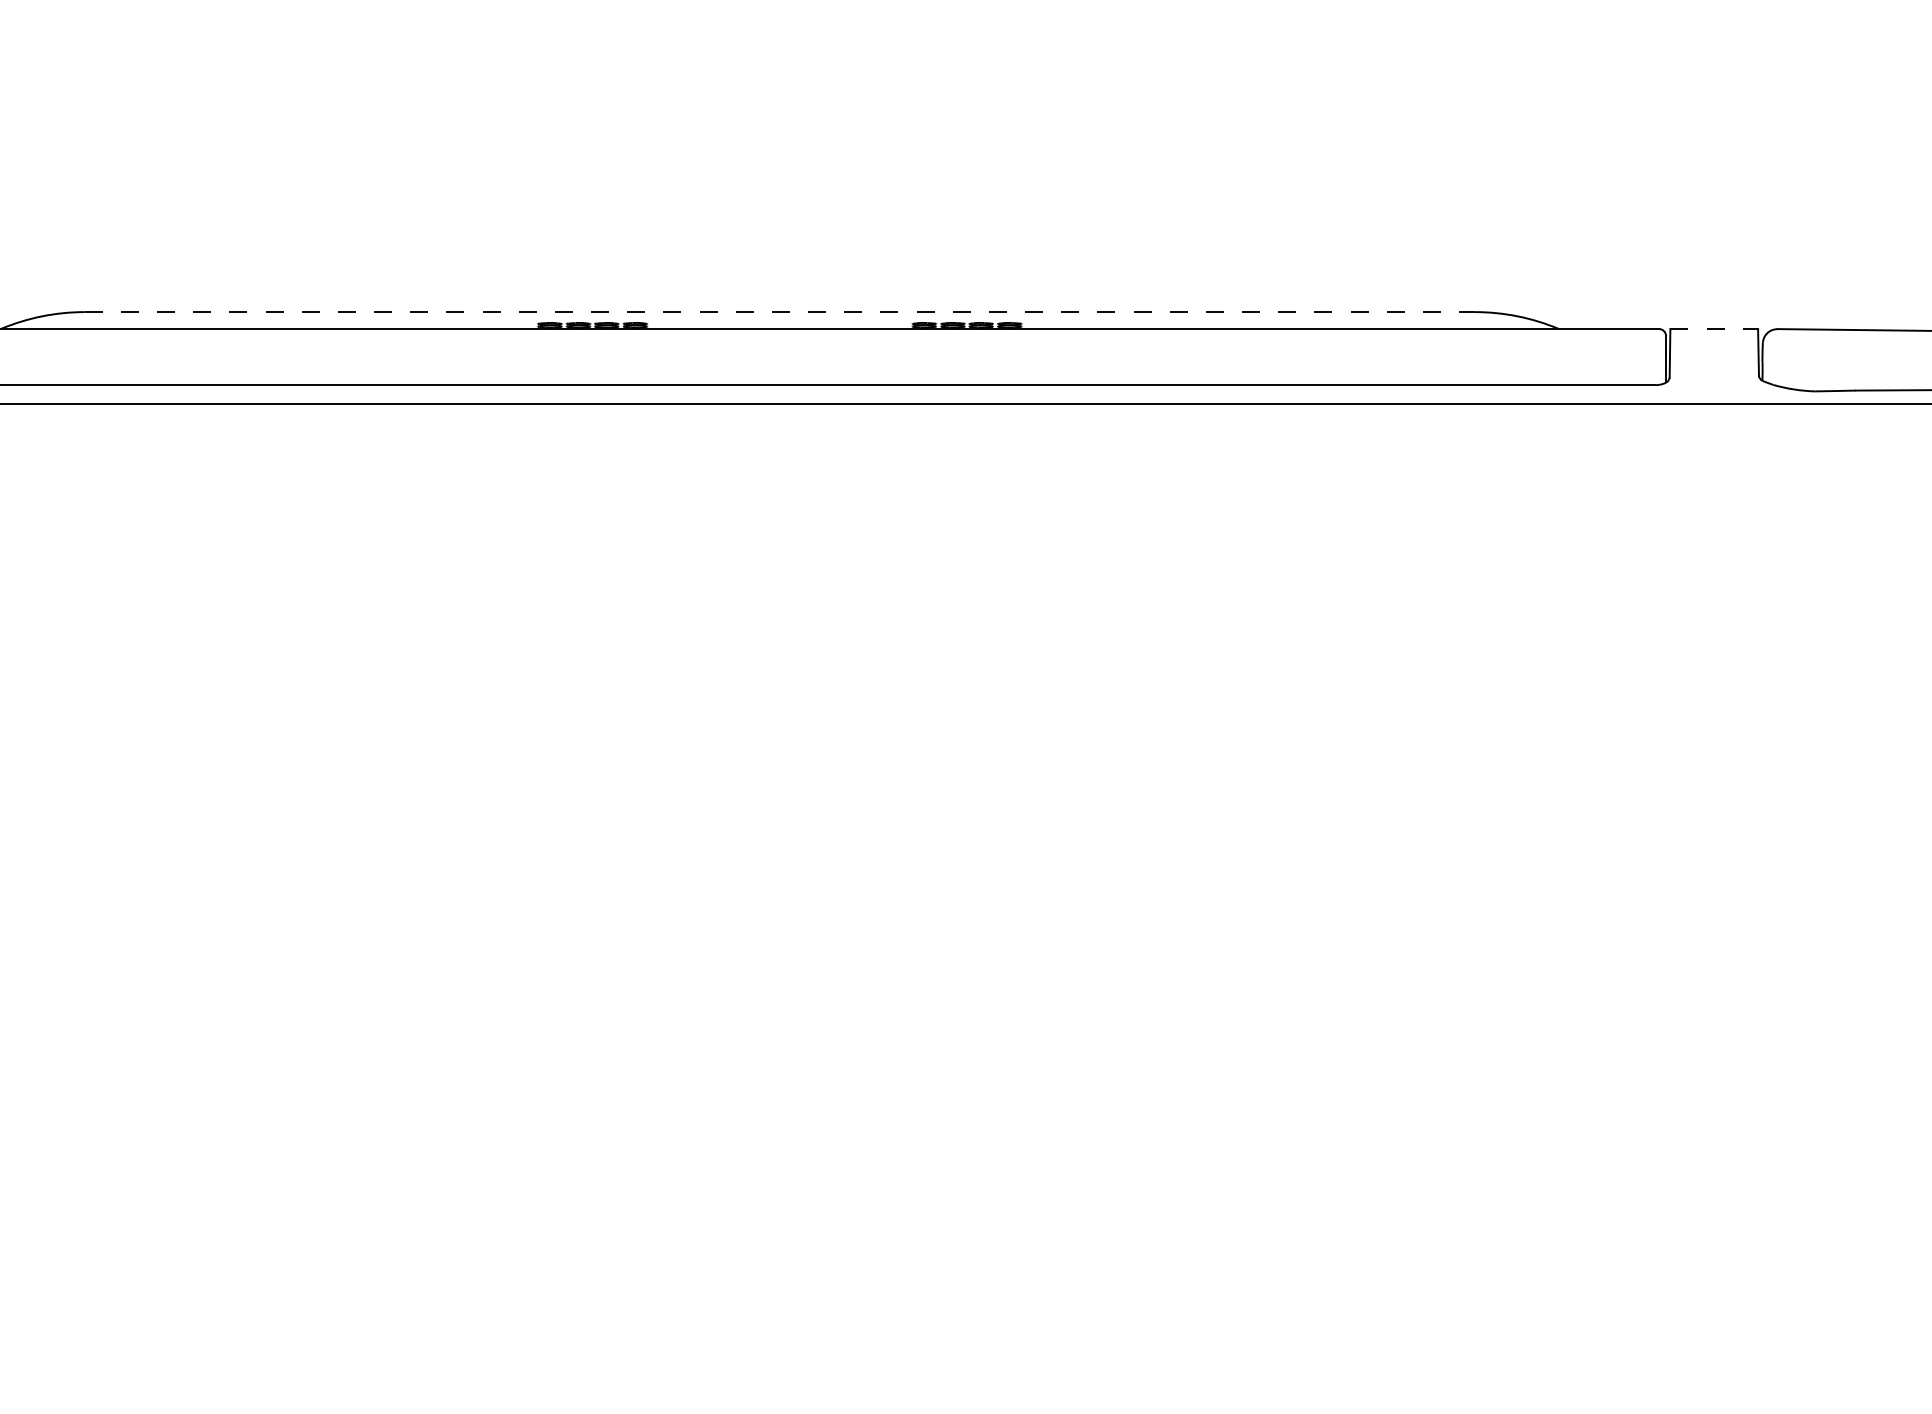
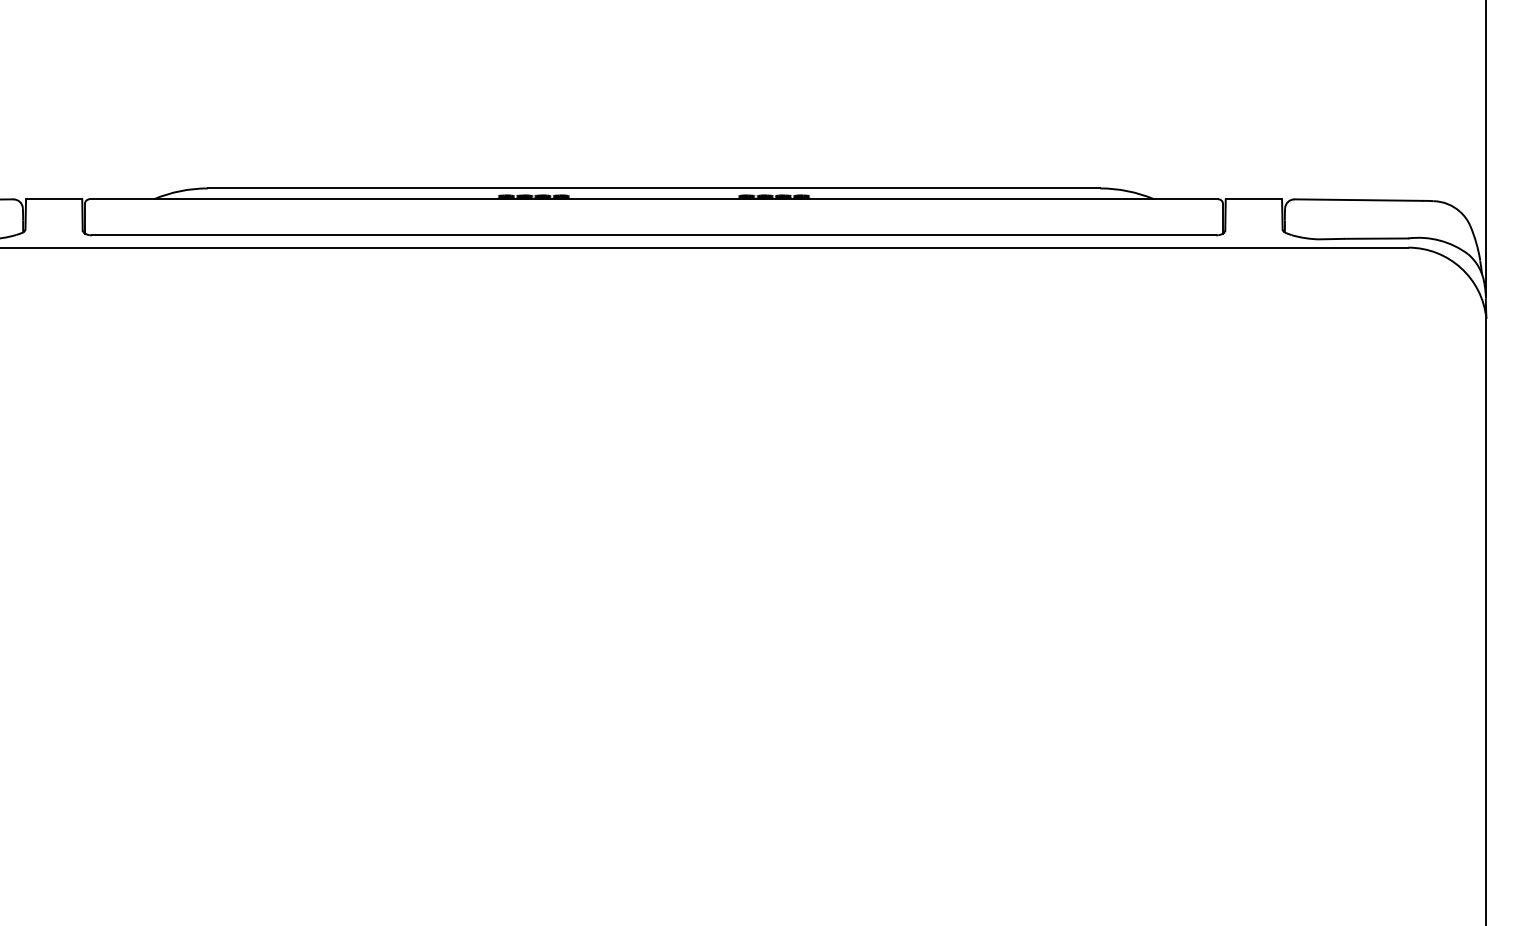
line: (780, 312) -> (654, 188), dashed -> solid
line: (1715, 329) -> (1254, 199), dashed -> solid

